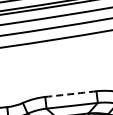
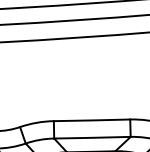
arc: (70, 94) -> (91, 120), dashed -> solid

